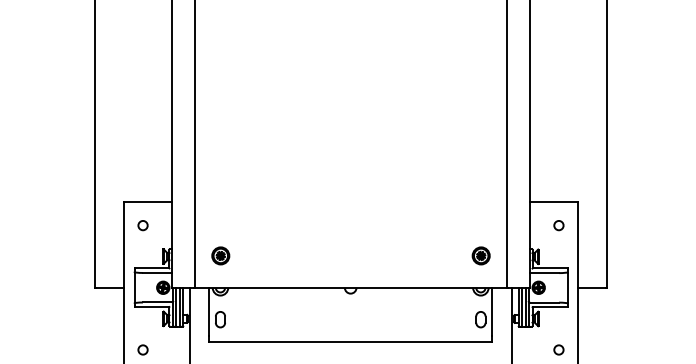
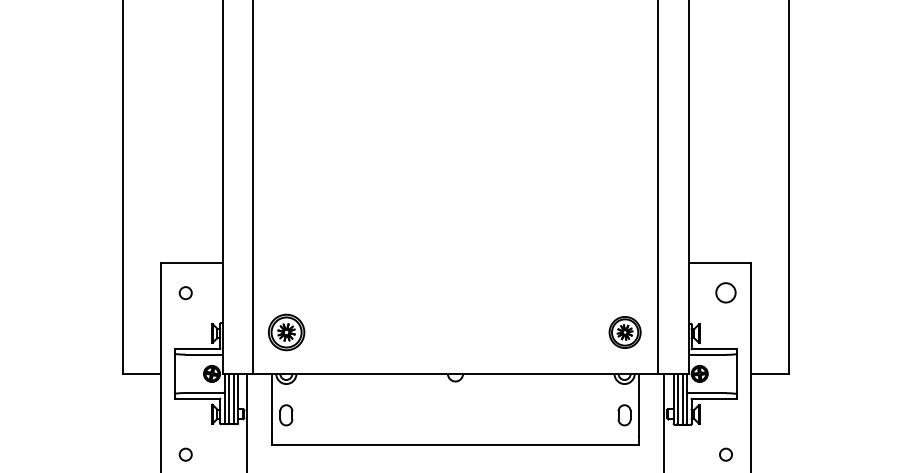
circle: (558, 225) -> (725, 293), size x1.6
part: (220, 255) -> (286, 331), size x1.6
part: (480, 255) -> (624, 331), size x1.4

